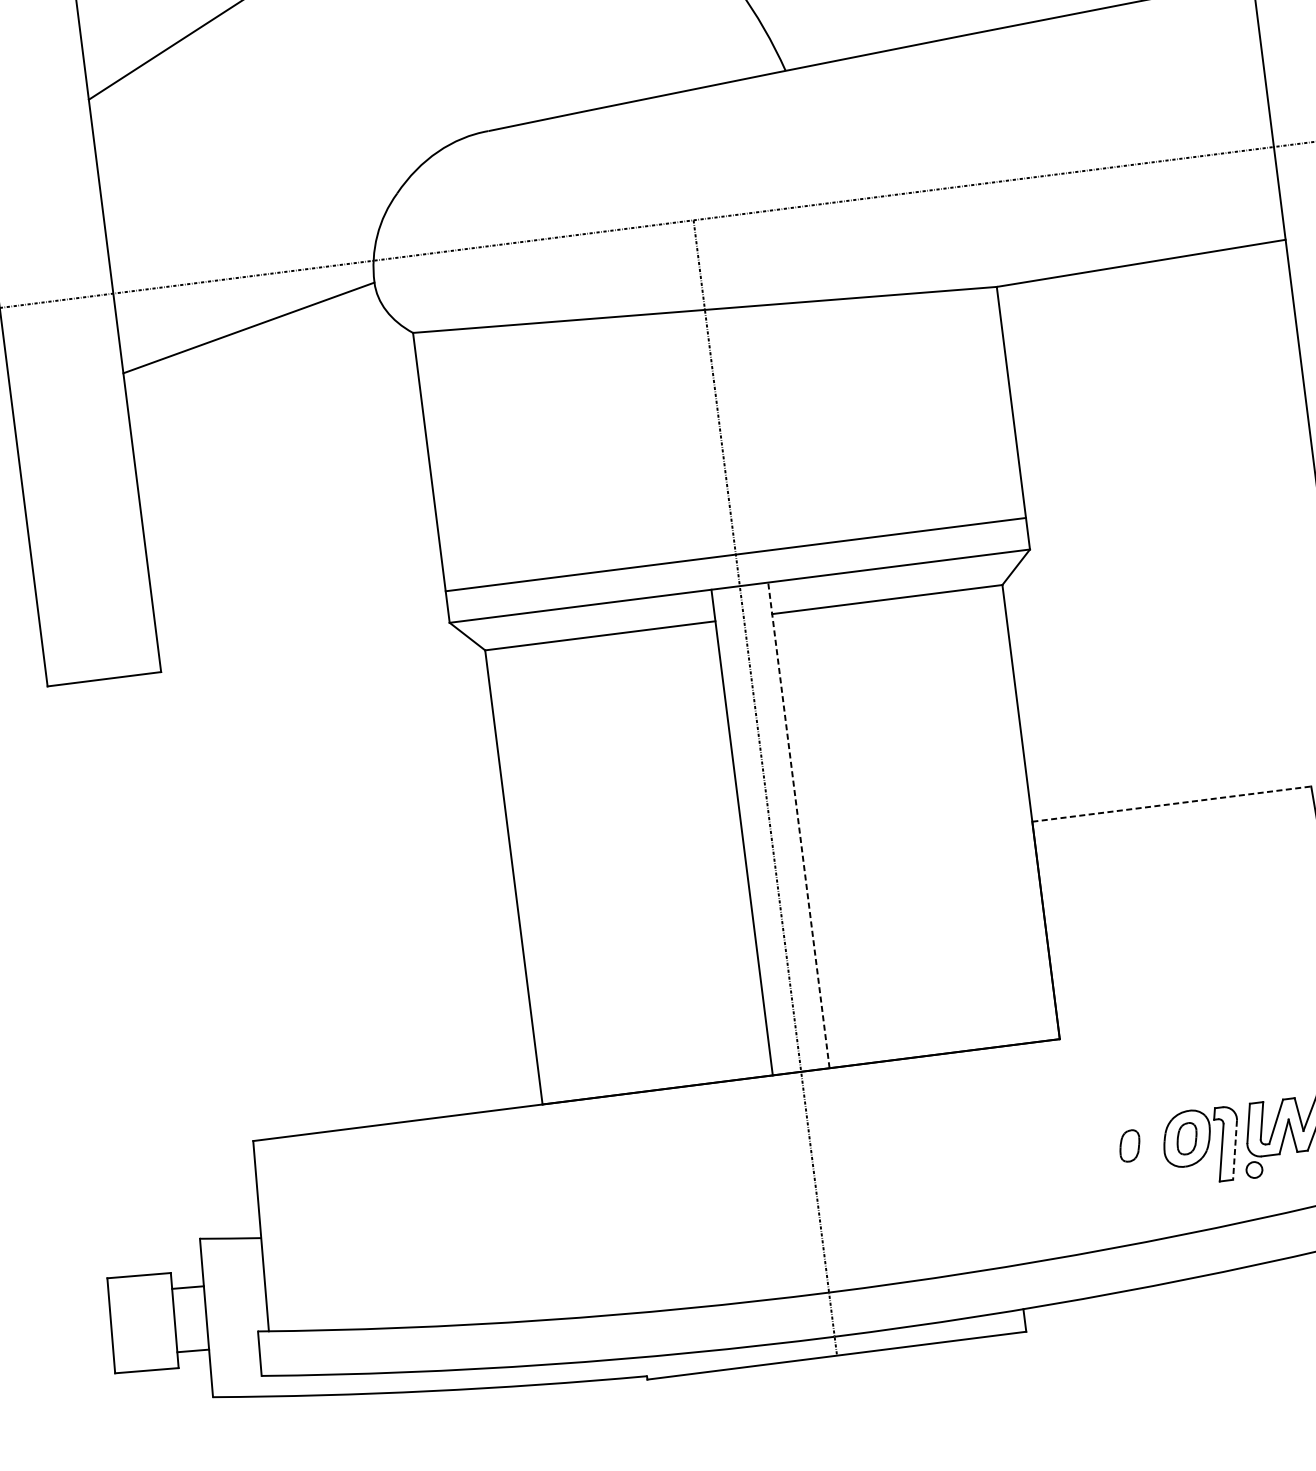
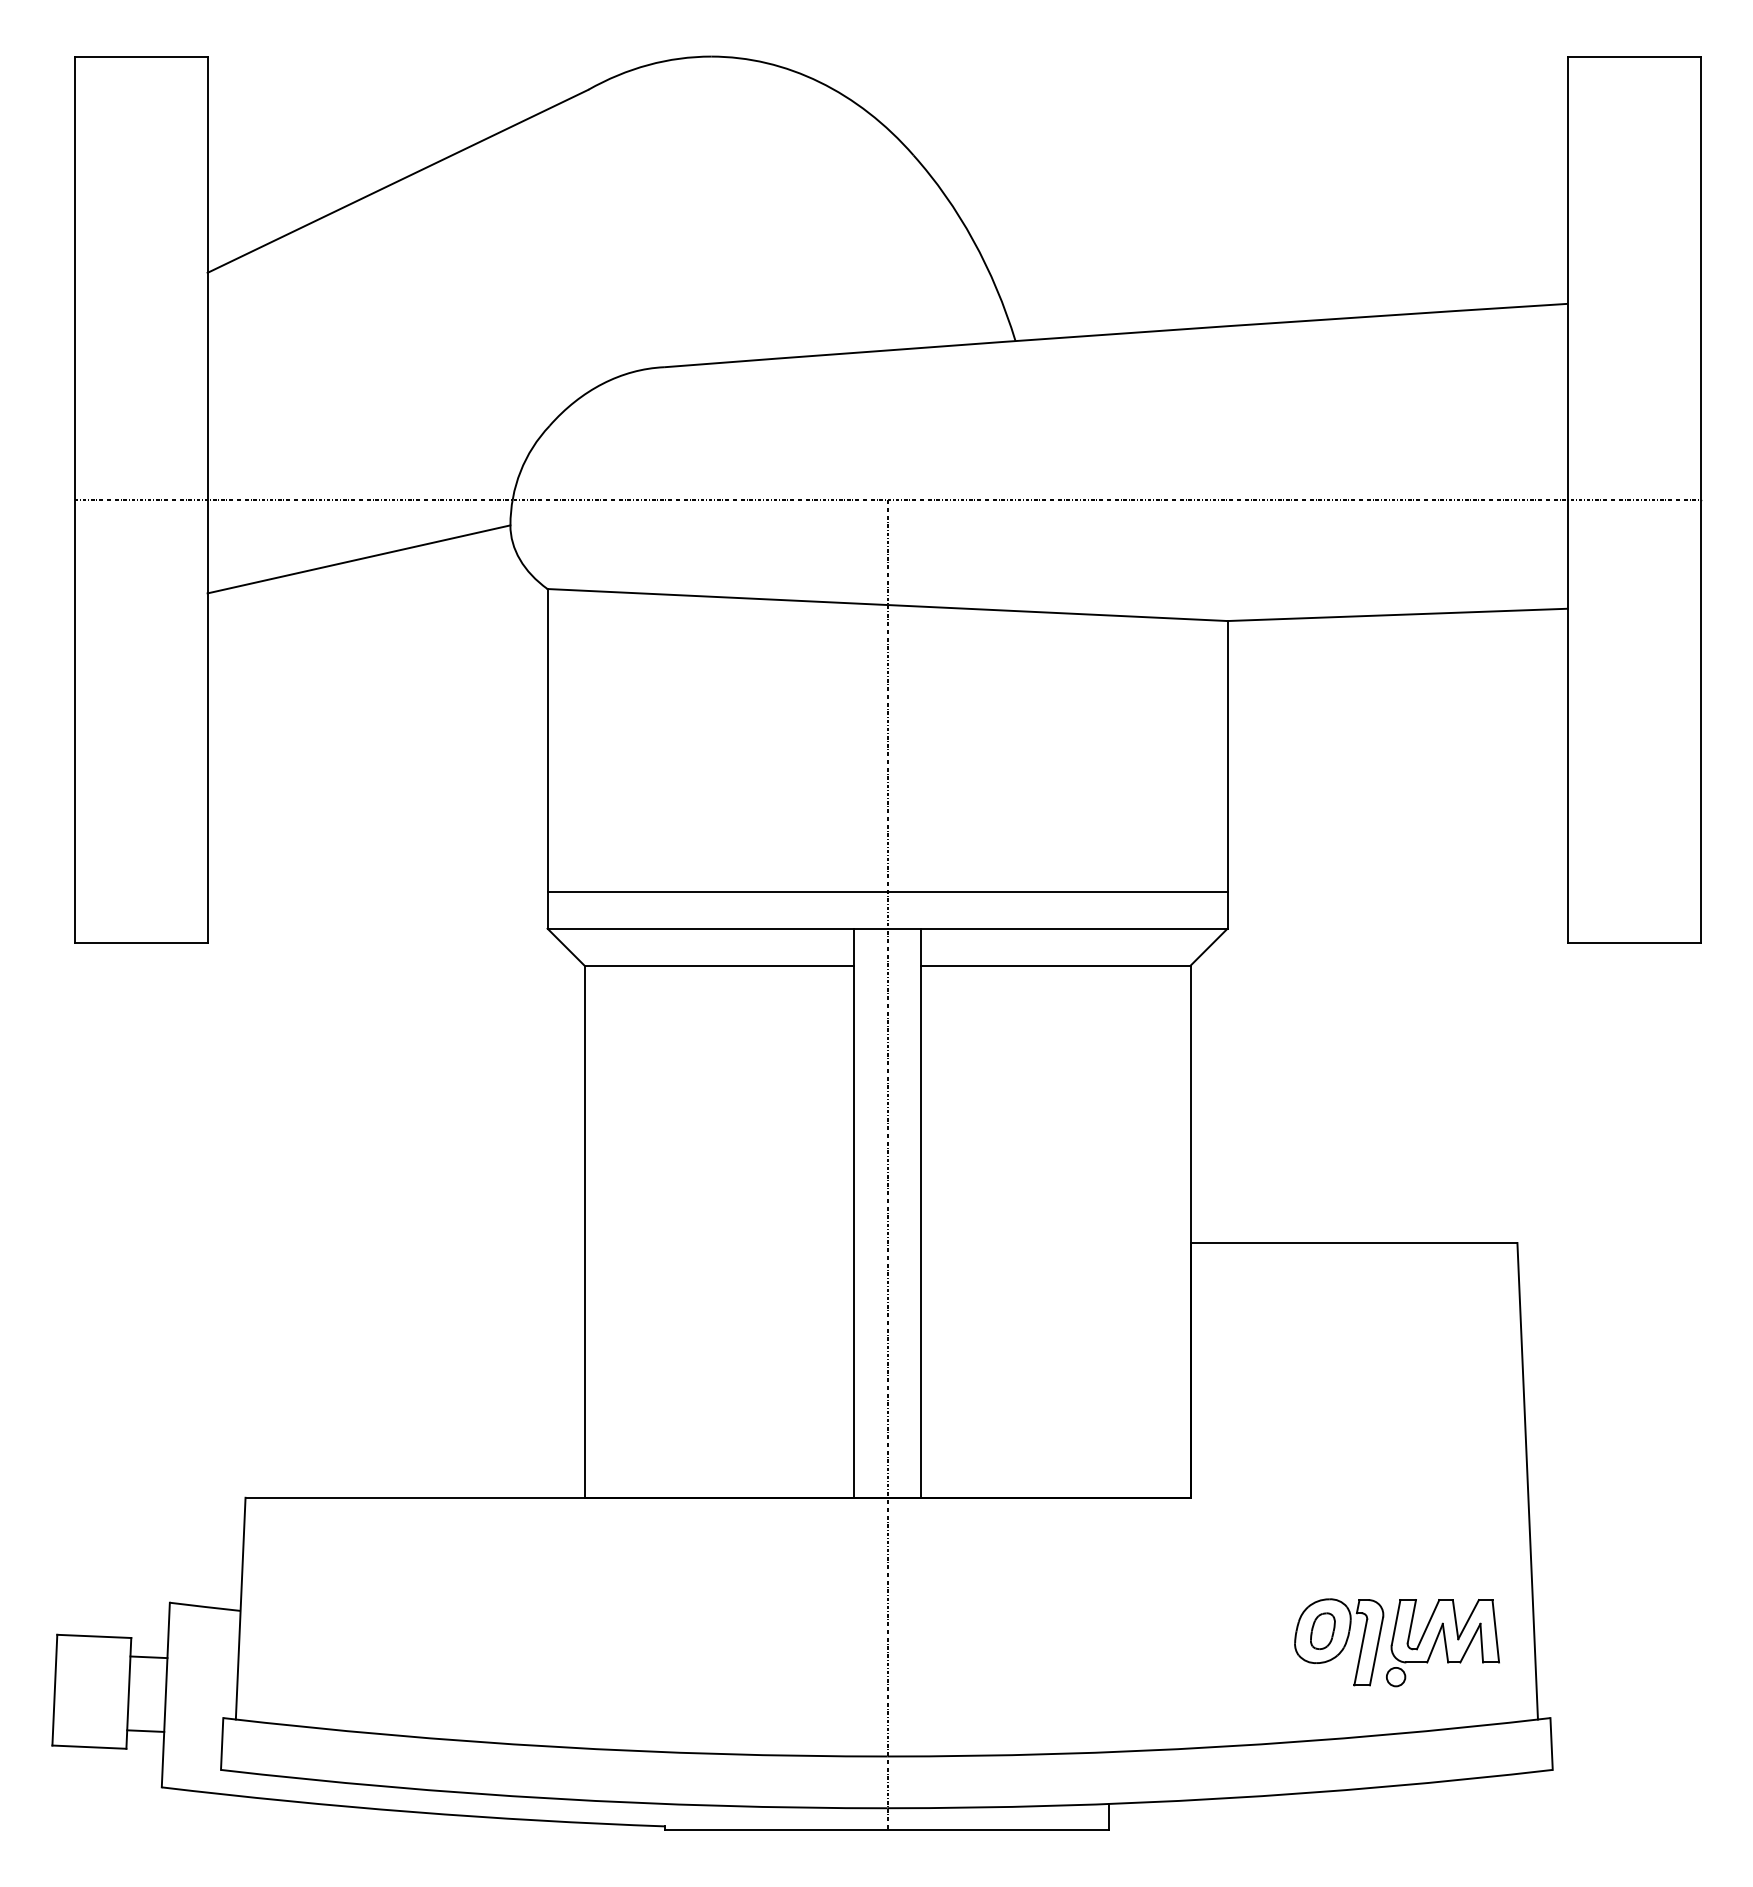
line: (1172, 804) -> (1354, 1243), dashed -> solid
line: (798, 825) -> (920, 1213), dashed -> solid
part: (1129, 1145) -> (1255, 1630), removed
line: (1235, 1150) -> (1376, 1651), dashed -> solid

